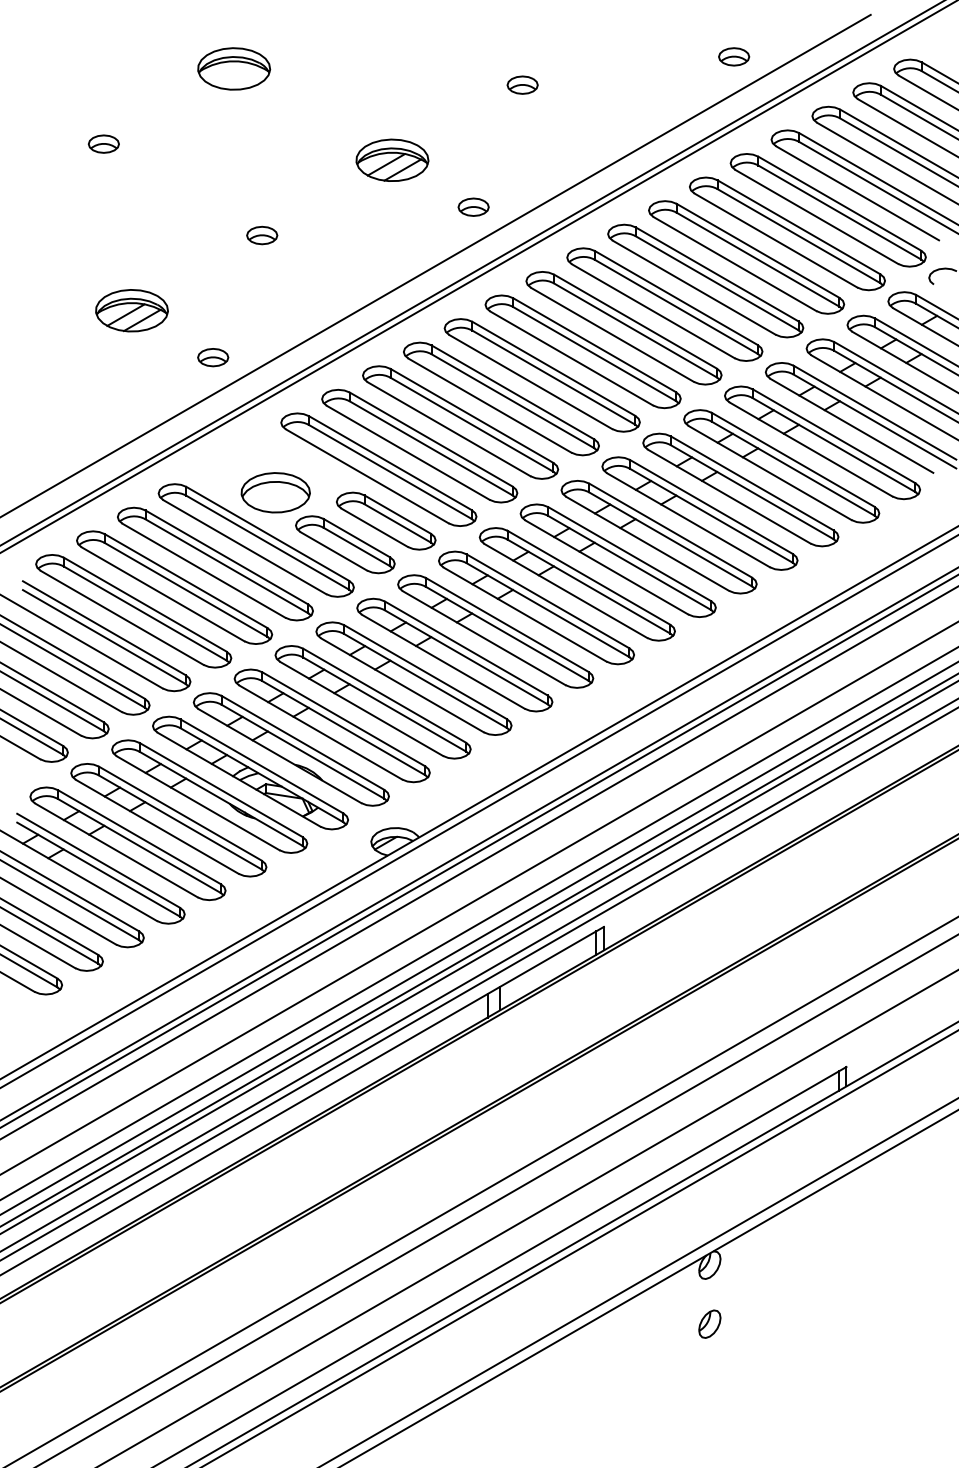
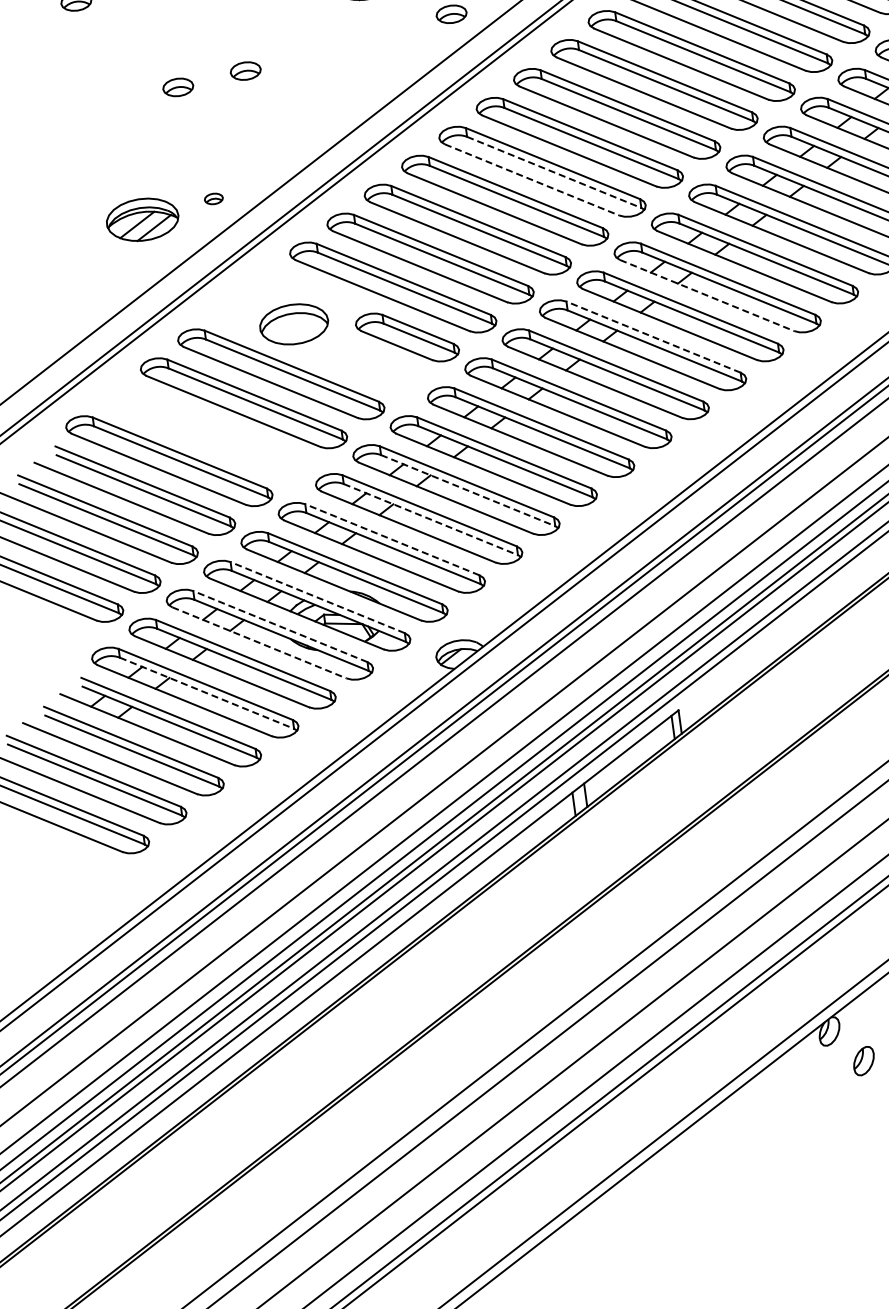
part: (193, 242) -> (178, 87), added
part: (131, 310) -> (142, 219), moved
part: (213, 357) -> (214, 198), size x0.6
line: (553, 377) -> (553, 172), solid -> dashed
line: (530, 382) -> (531, 180), solid -> dashed
line: (688, 520) -> (707, 295), solid -> dashed
part: (345, 544) -> (370, 366), removed
line: (629, 554) -> (653, 337), solid -> dashed
part: (174, 587) -> (206, 432), removed
line: (425, 680) -> (468, 490), solid -> dashed
line: (384, 704) -> (430, 519), solid -> dashed
line: (343, 719) -> (392, 540), solid -> dashed
line: (262, 766) -> (318, 597), solid -> dashed
line: (221, 790) -> (280, 627), solid -> dashed
line: (198, 803) -> (259, 643), solid -> dashed
line: (139, 846) -> (207, 693), solid -> dashed
part: (709, 1323) -> (863, 1060), moved

